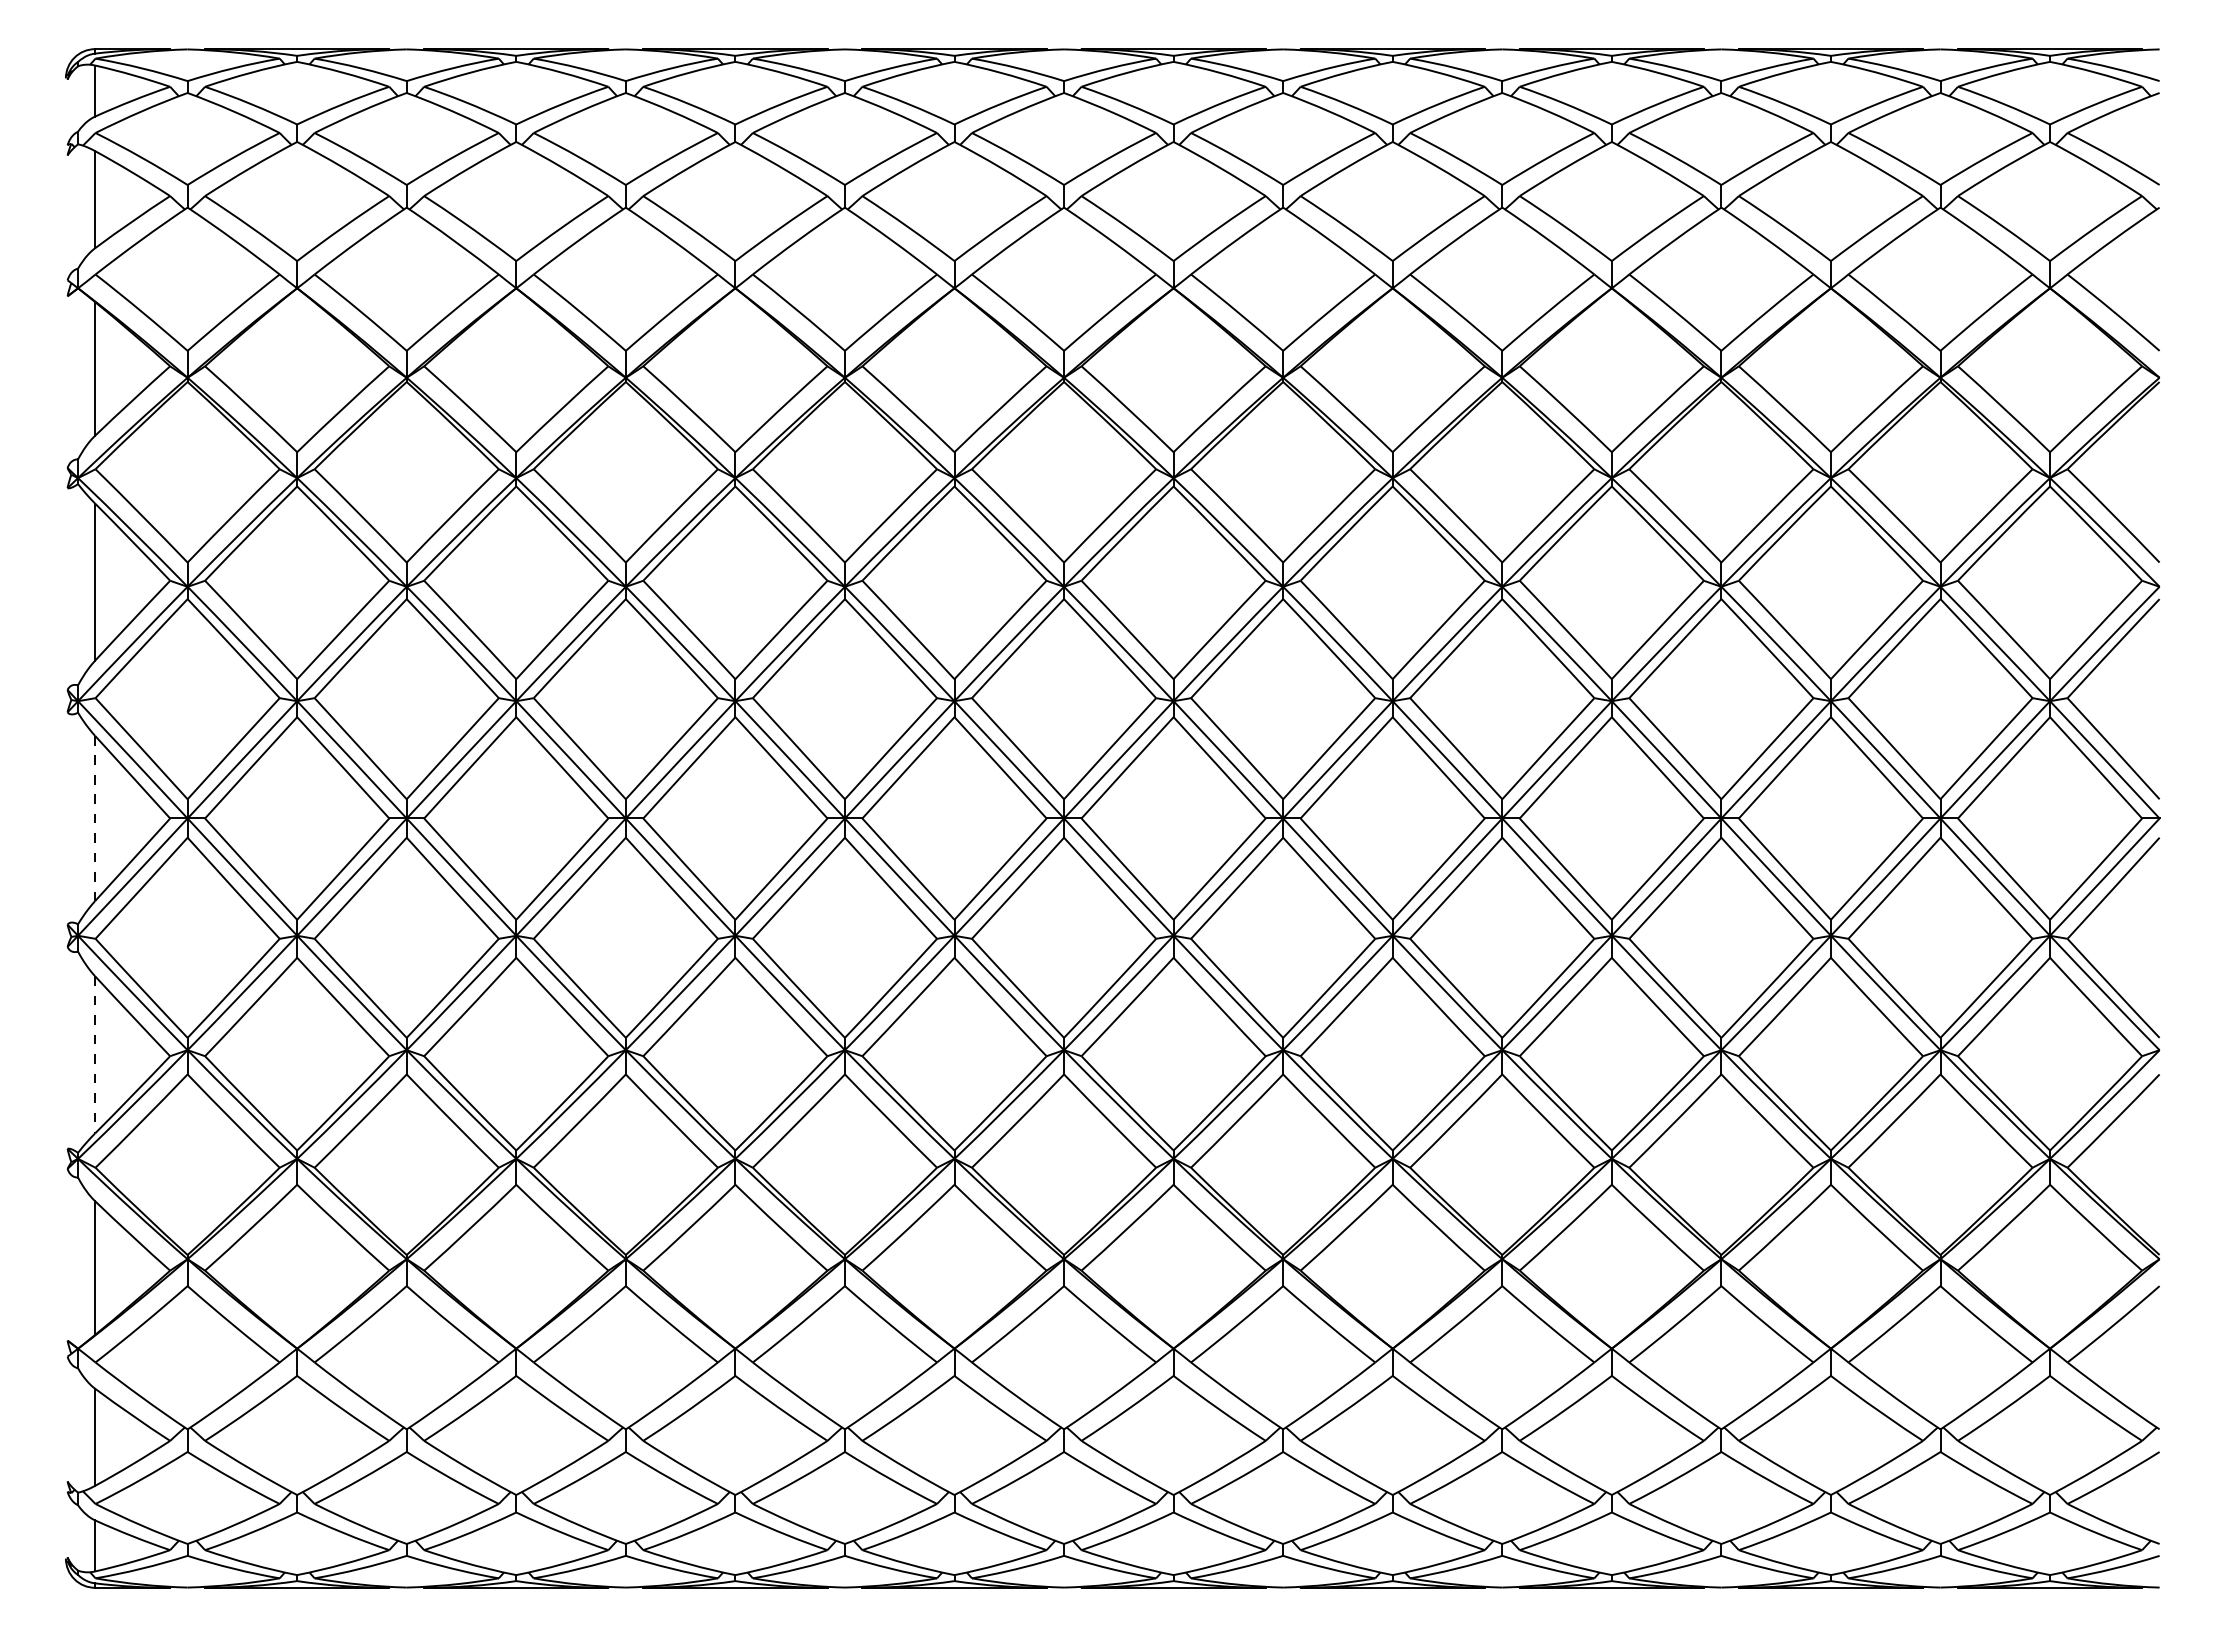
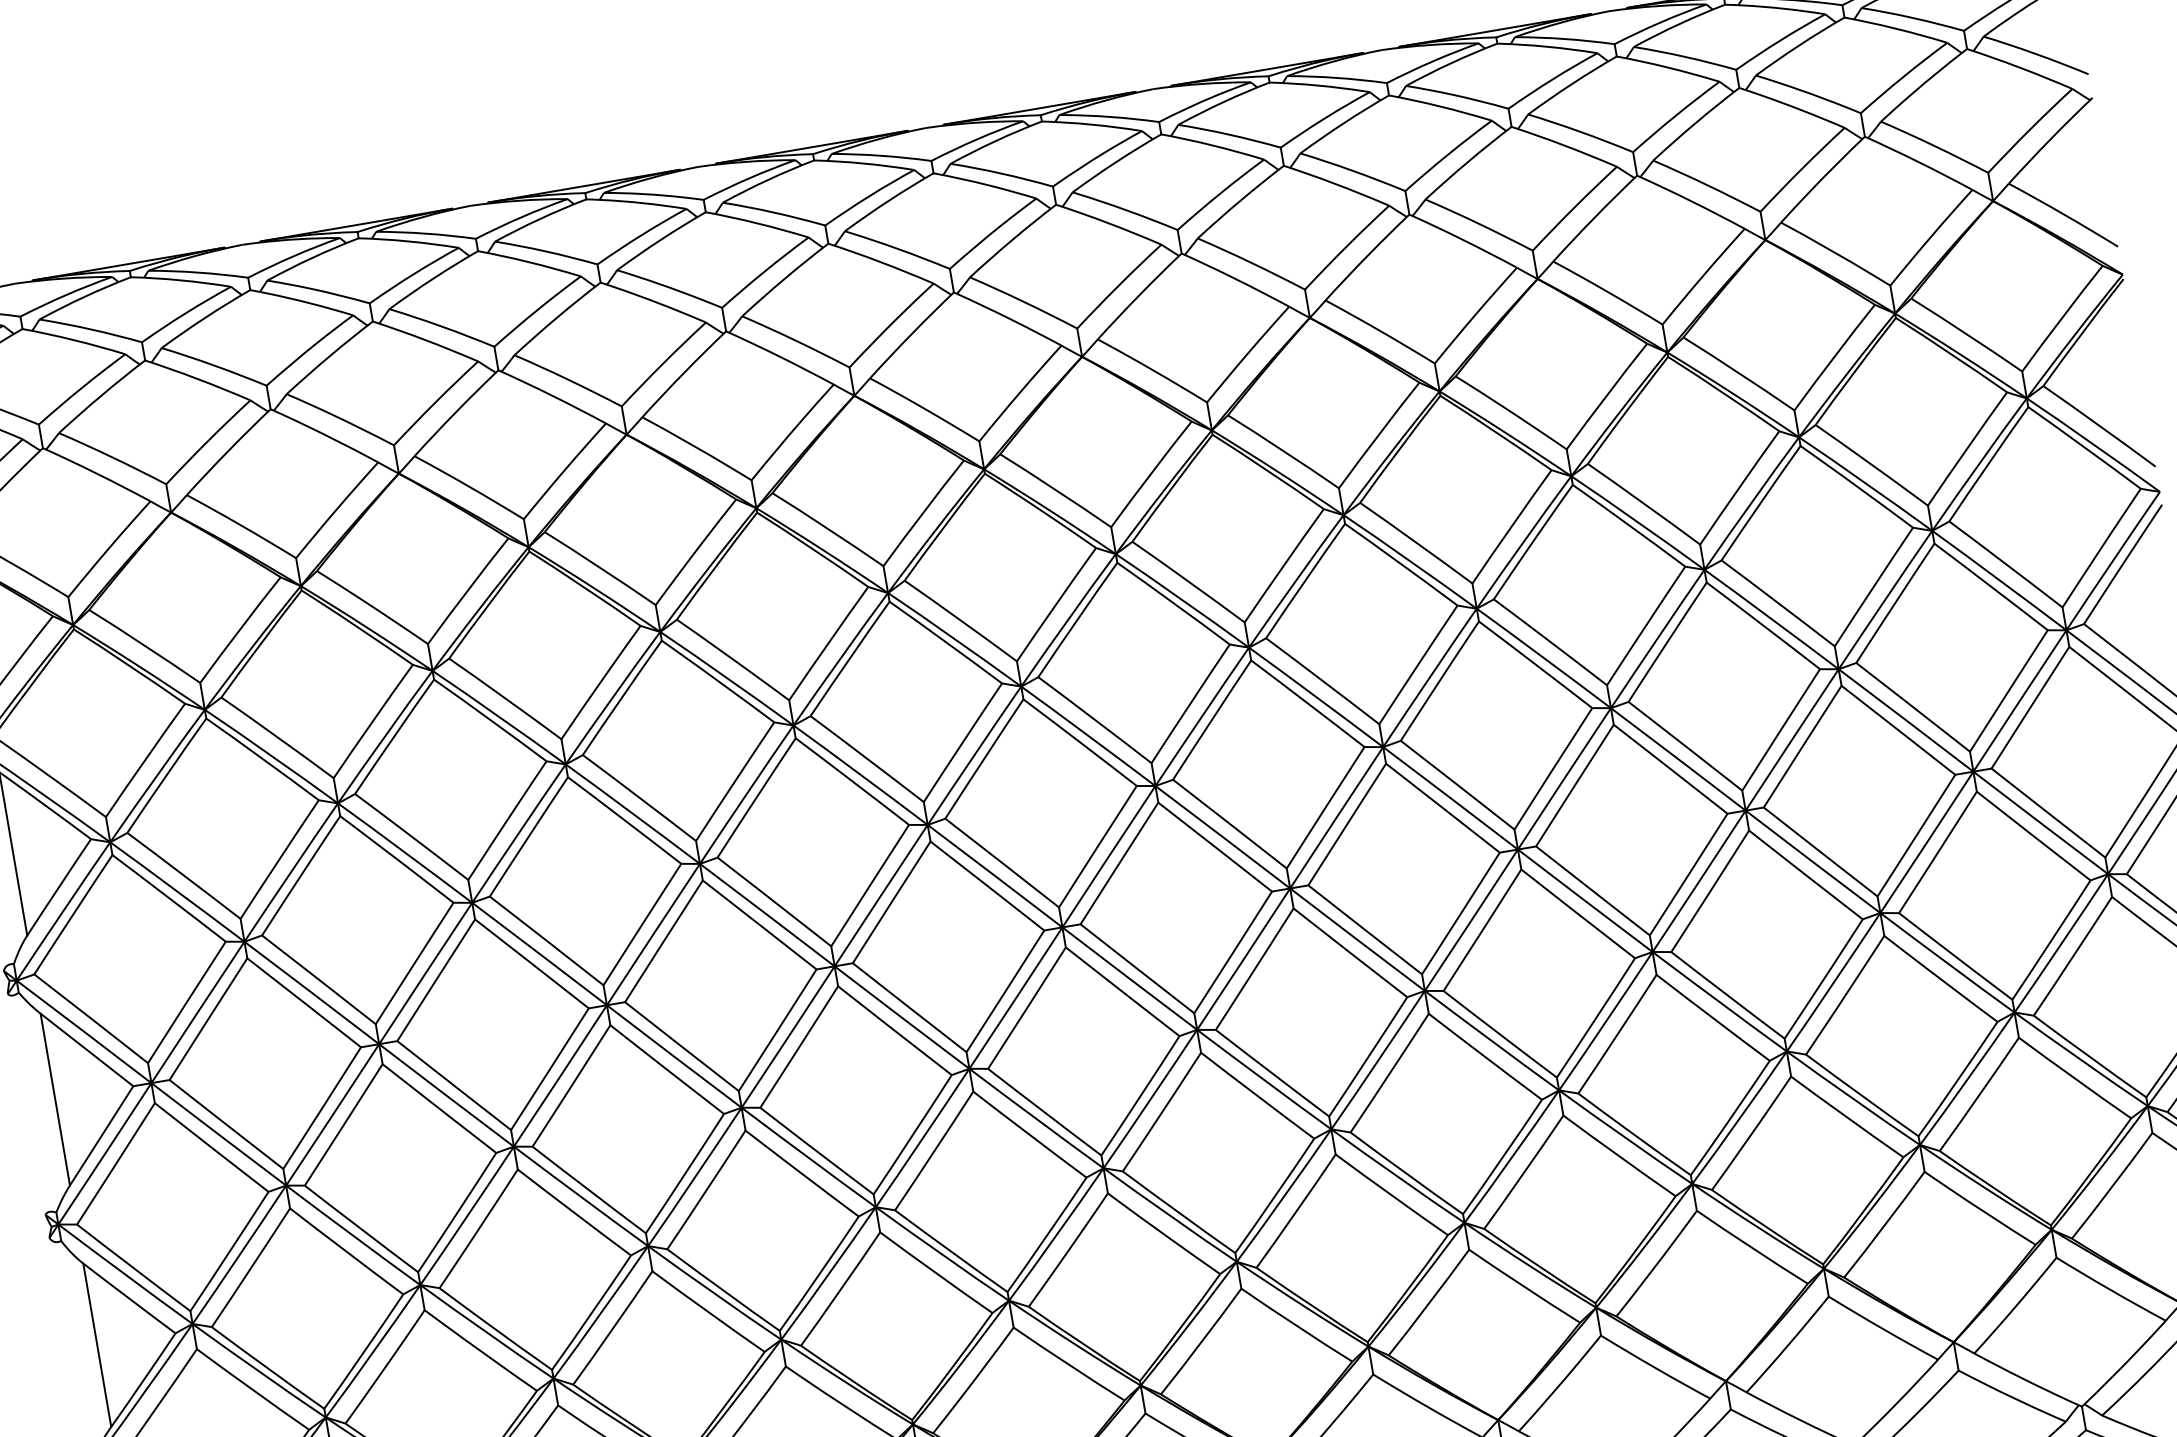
line: (95, 818) -> (55, 1099), dashed -> solid
line: (95, 1054) -> (97, 1344), dashed -> solid

